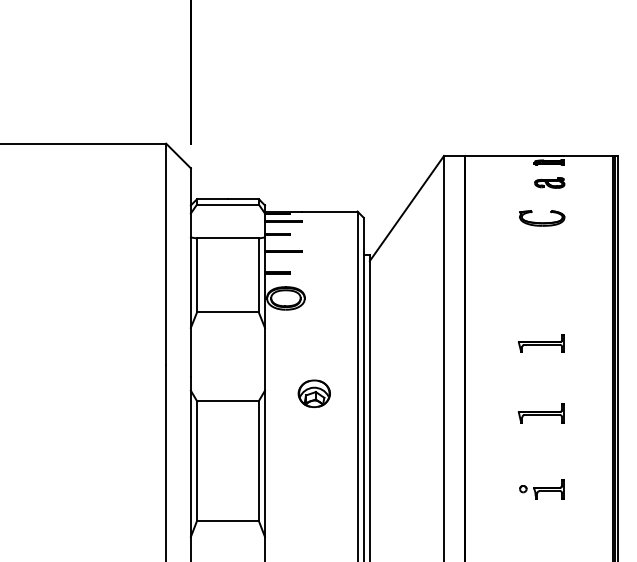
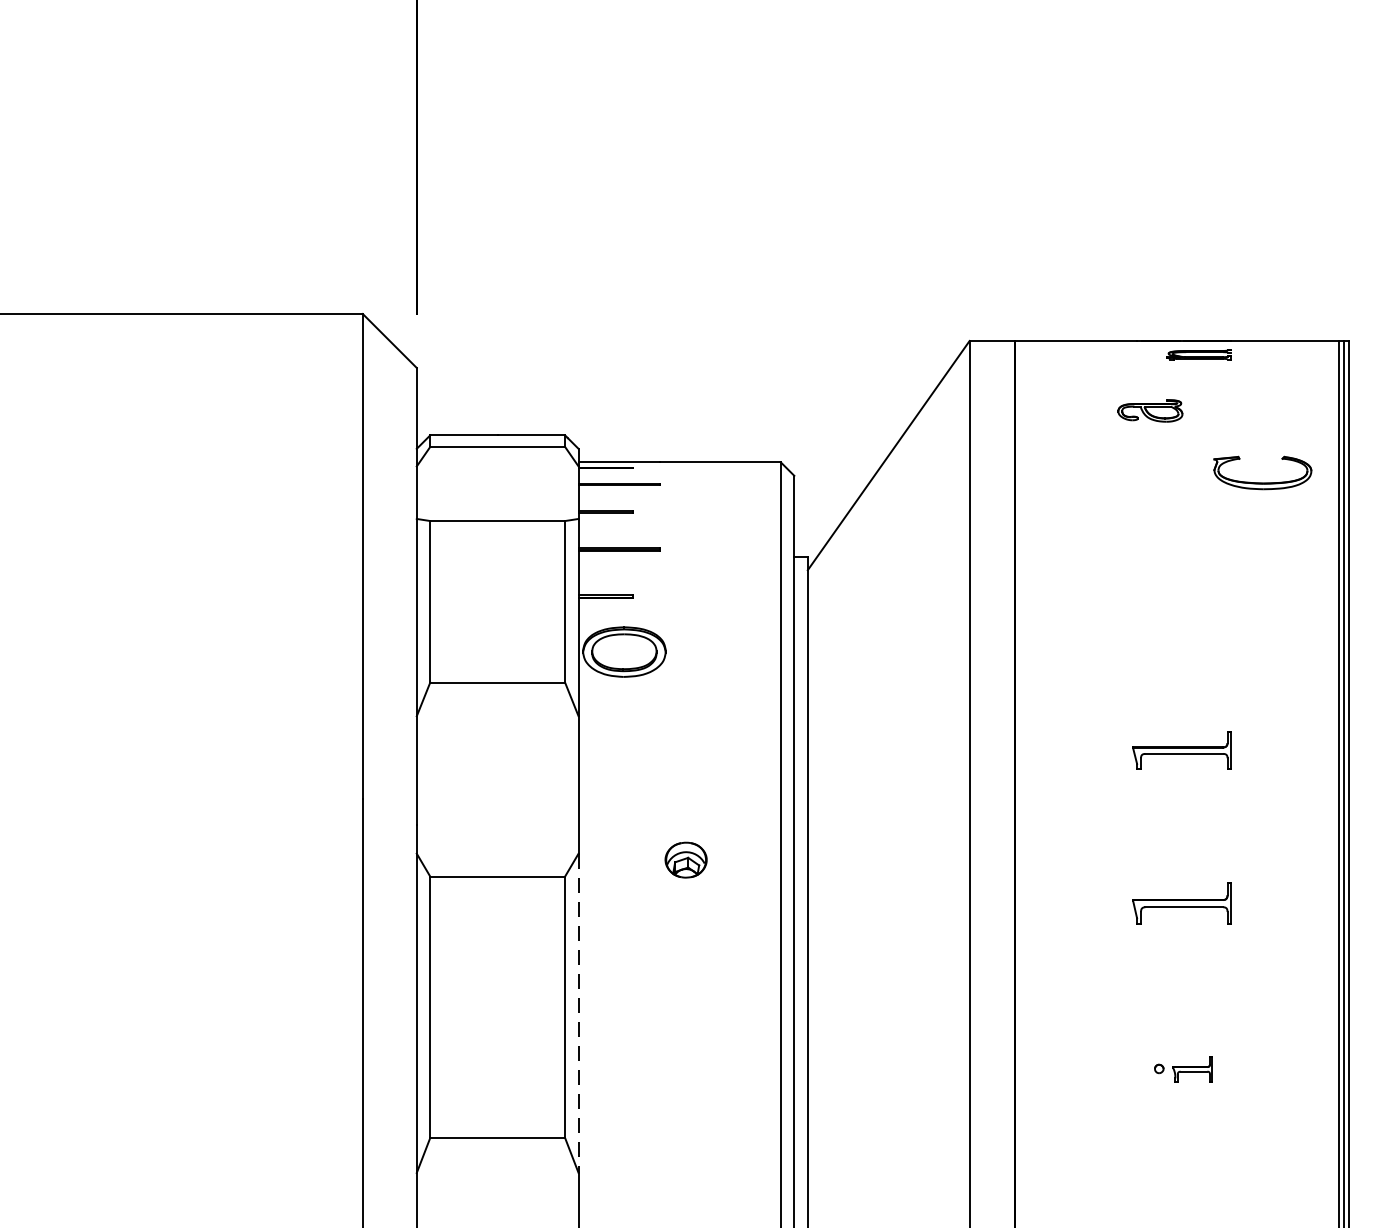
part: (549, 182) -> (1149, 409), moved
part: (542, 218) -> (1263, 473), moved
part: (313, 393) -> (684, 859), size x0.6
line: (264, 464) -> (577, 1014), solid -> dashed
part: (541, 489) -> (1182, 1069), size x0.6

